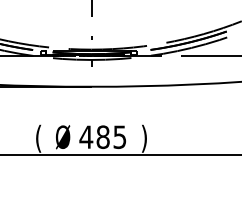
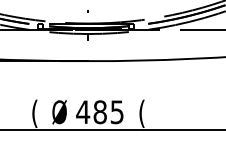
text: (144, 138) -> (142, 113), ) -> (

